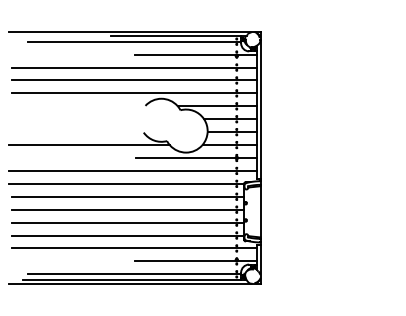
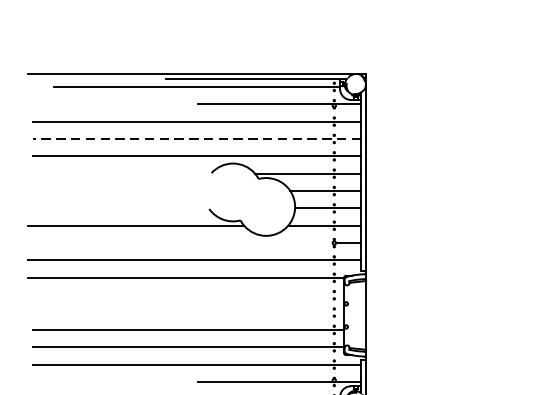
line: (134, 80) -> (196, 139), solid -> dashed
line: (185, 158) -> (265, 243), removed
line: (128, 196) -> (188, 294), removed
line: (128, 209) -> (188, 312), removed

